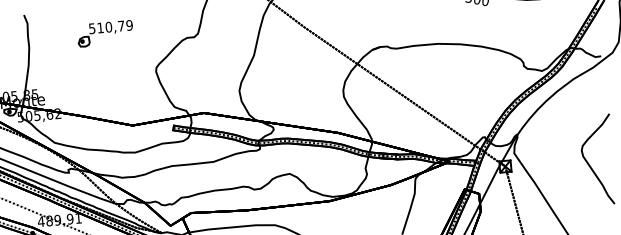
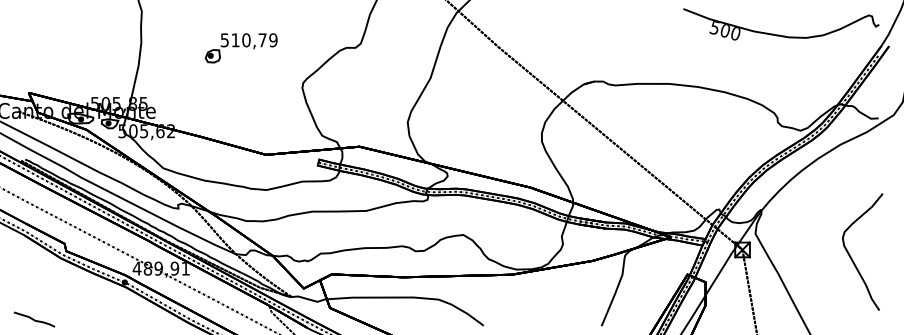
part: (104, 33) -> (240, 48), moved

